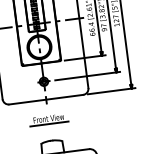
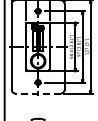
line: (46, 99) -> (38, 93), solid -> dashed
part: (47, 119) -> (37, 105), removed

